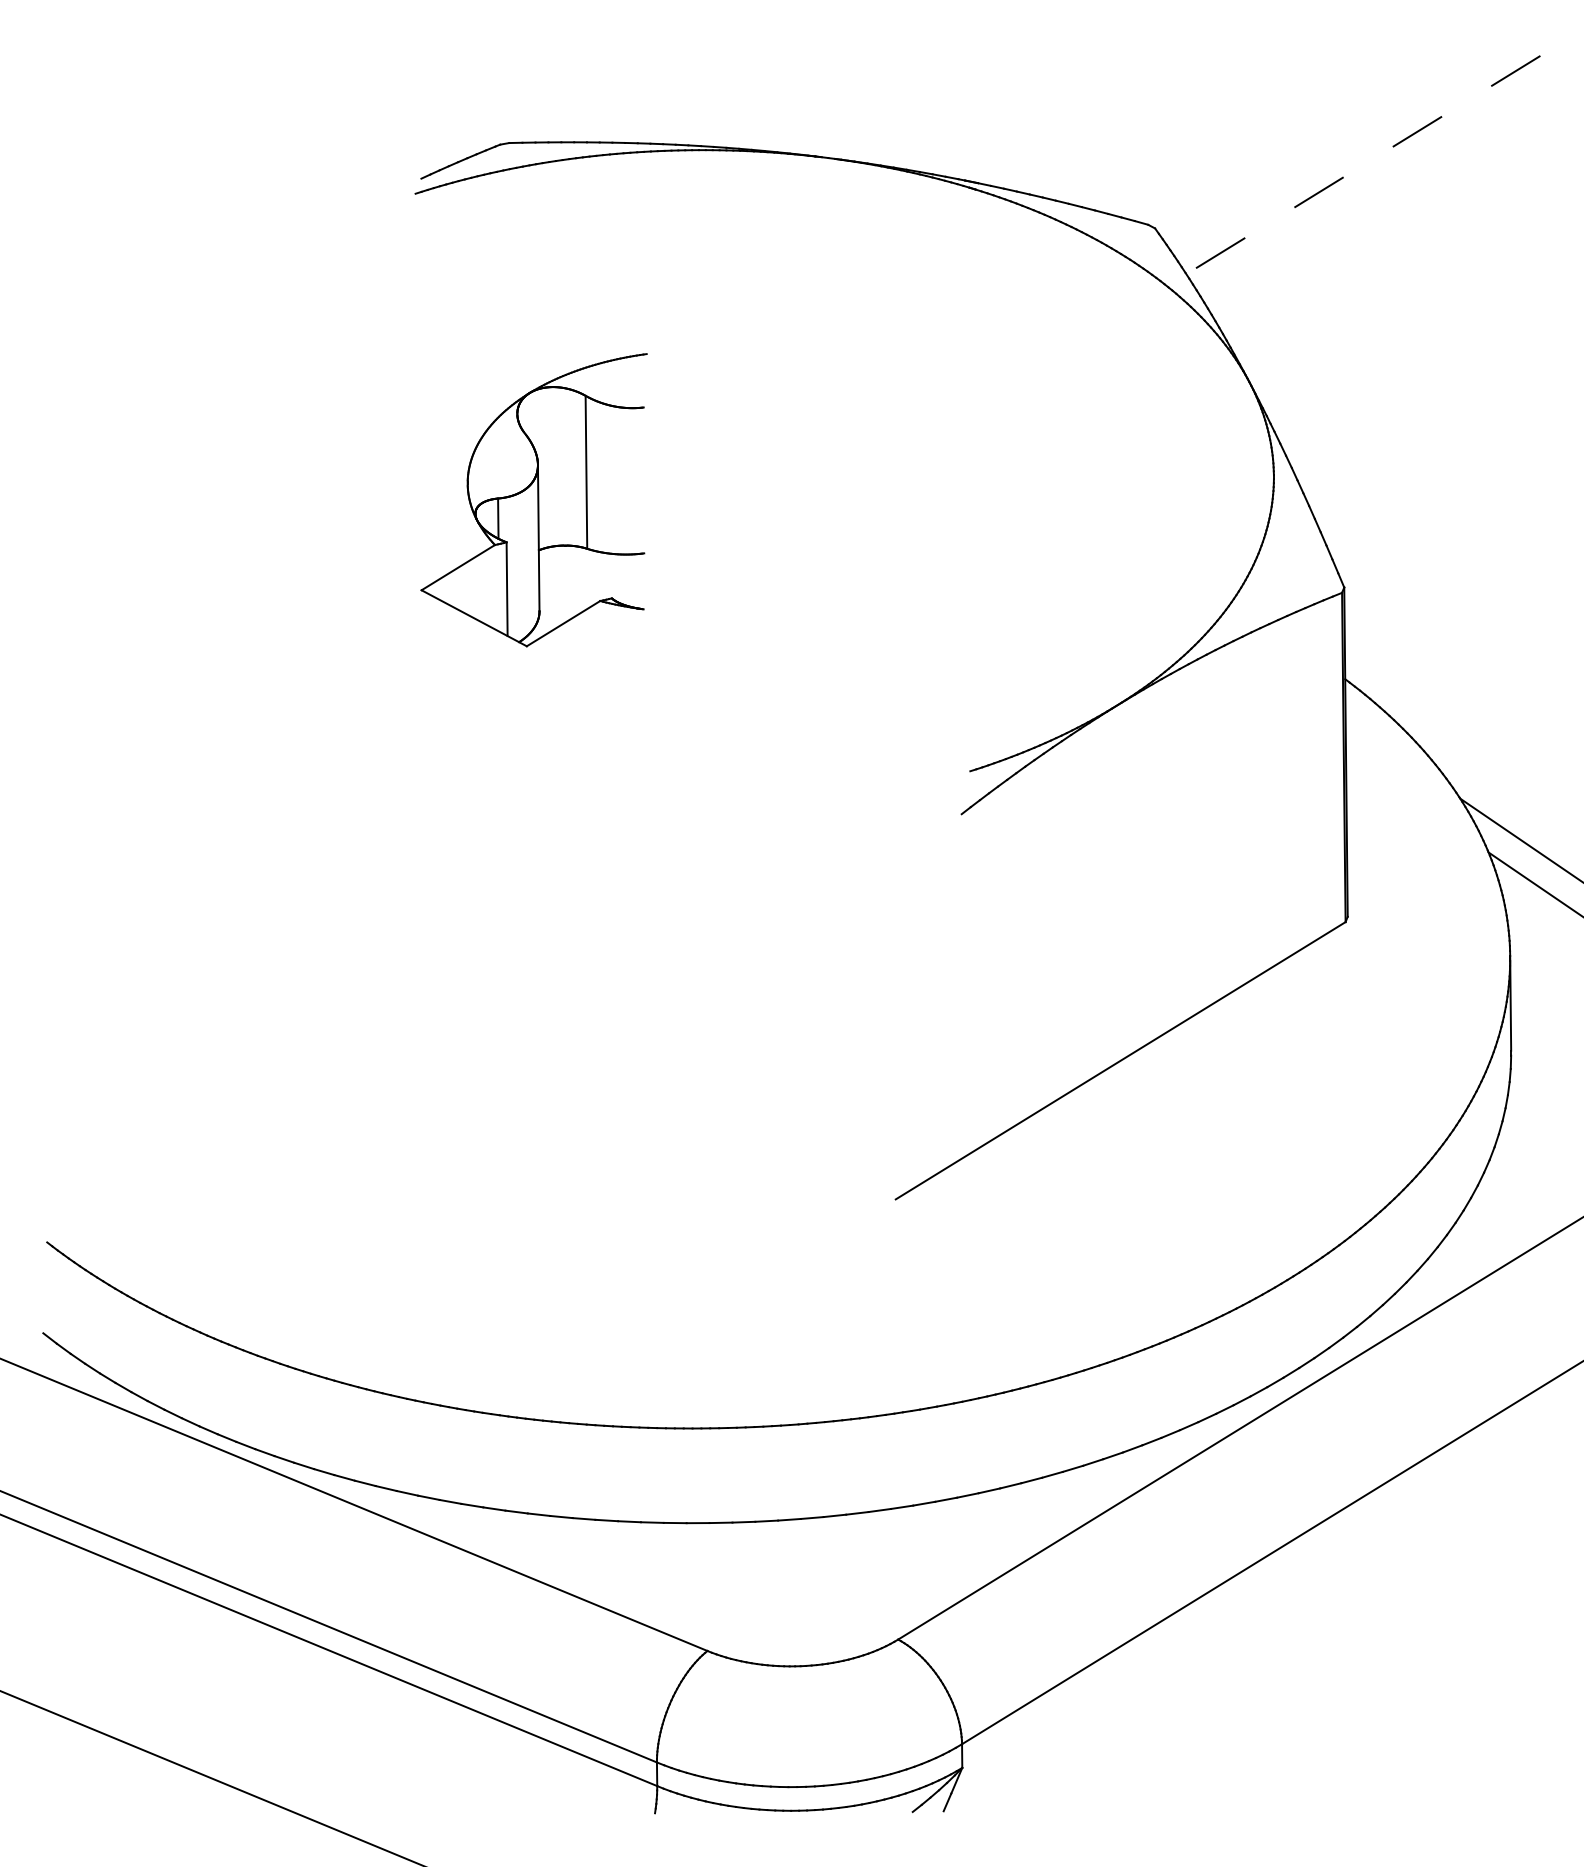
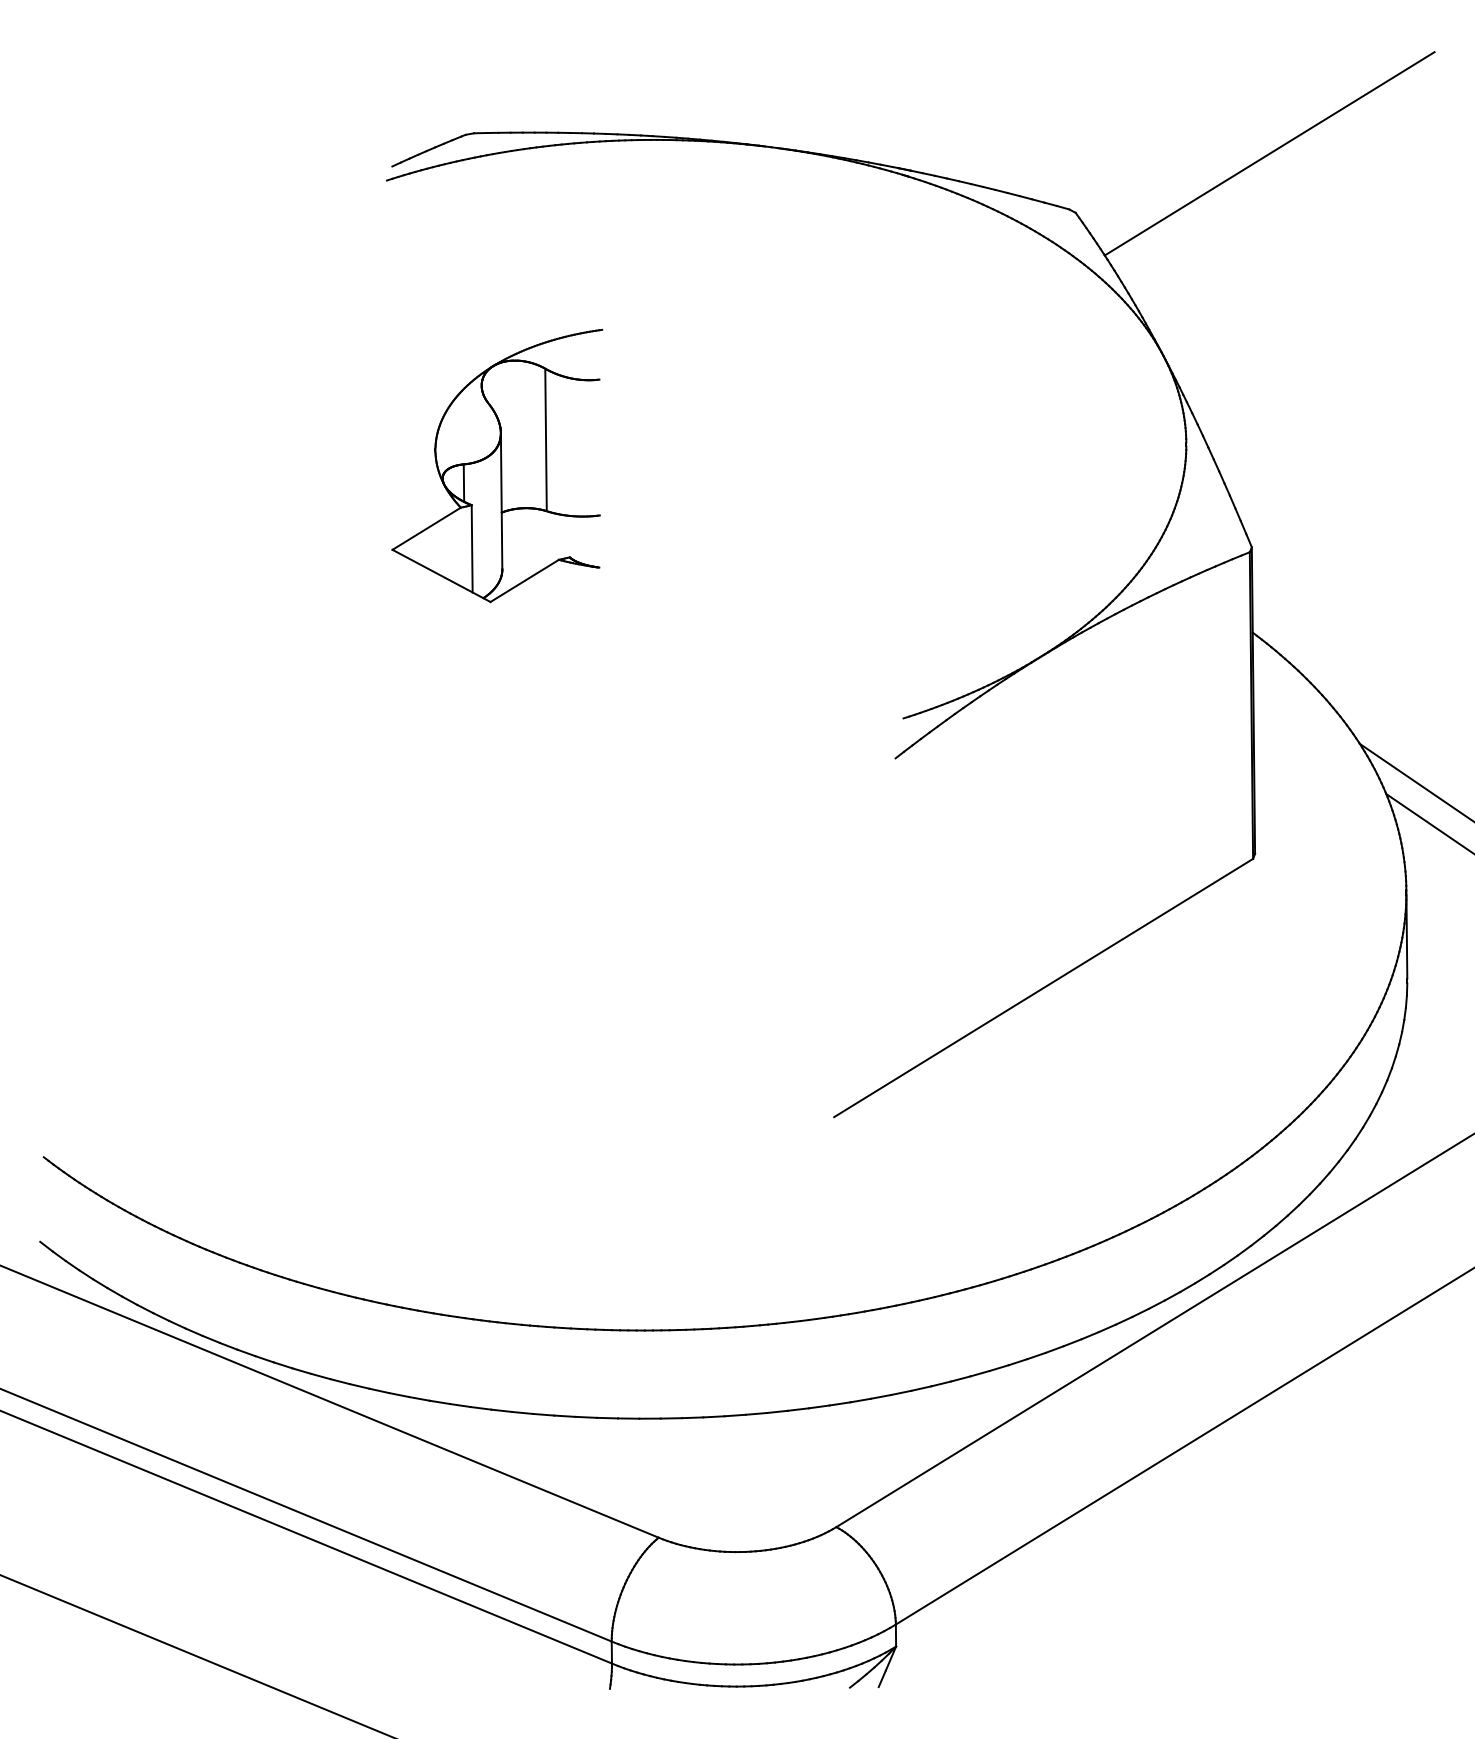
line: (1363, 164) -> (1269, 153), dashed -> solid

